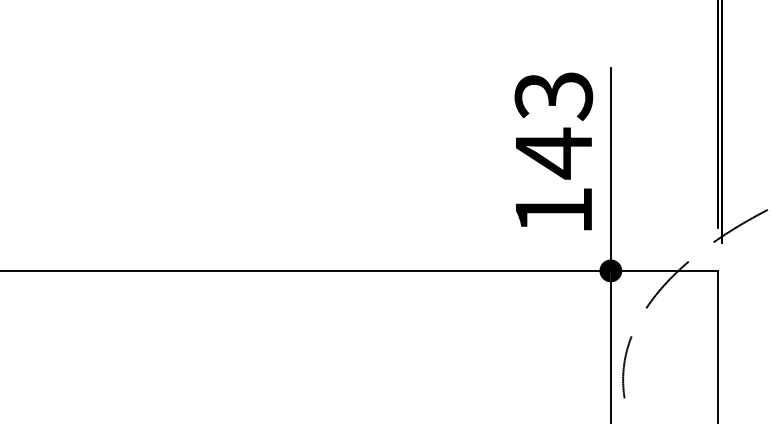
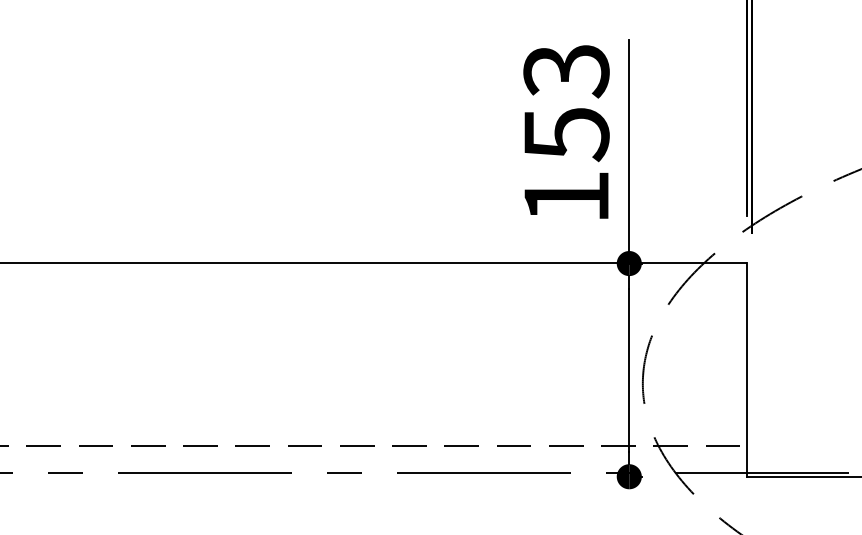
text: (553, 153) -> (566, 134), 143 -> 153

